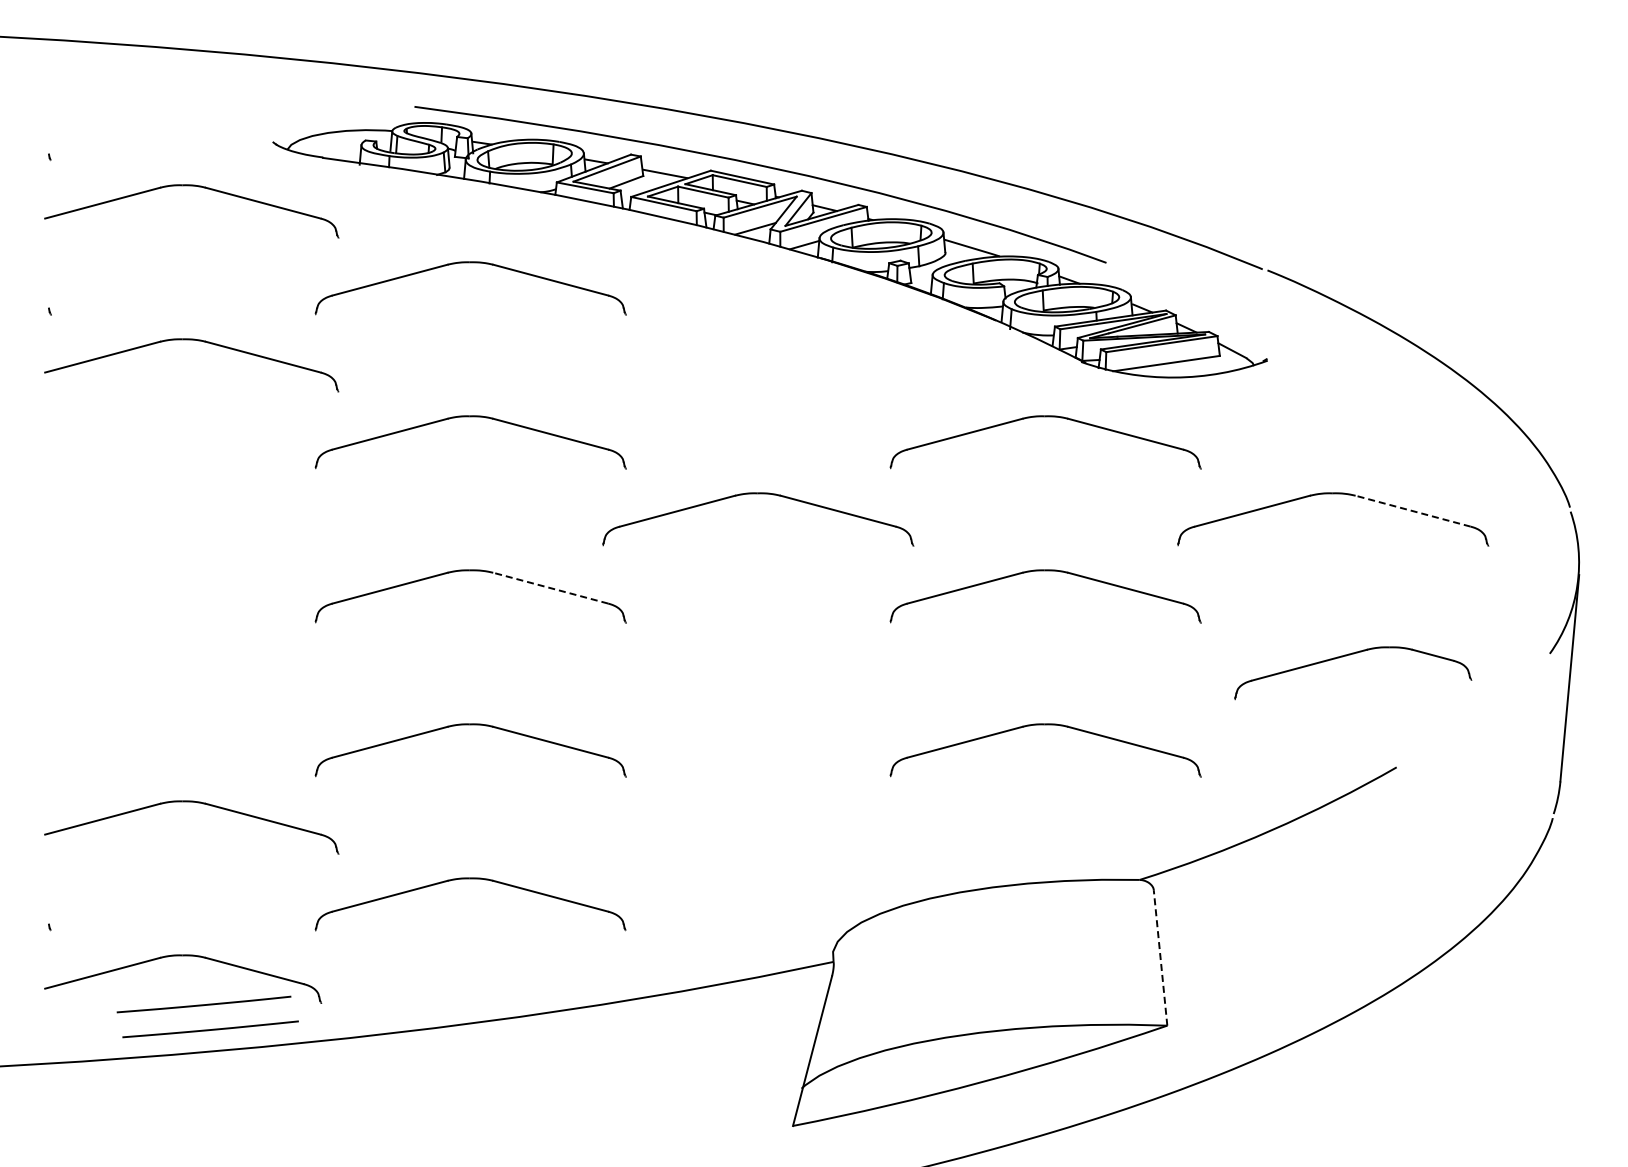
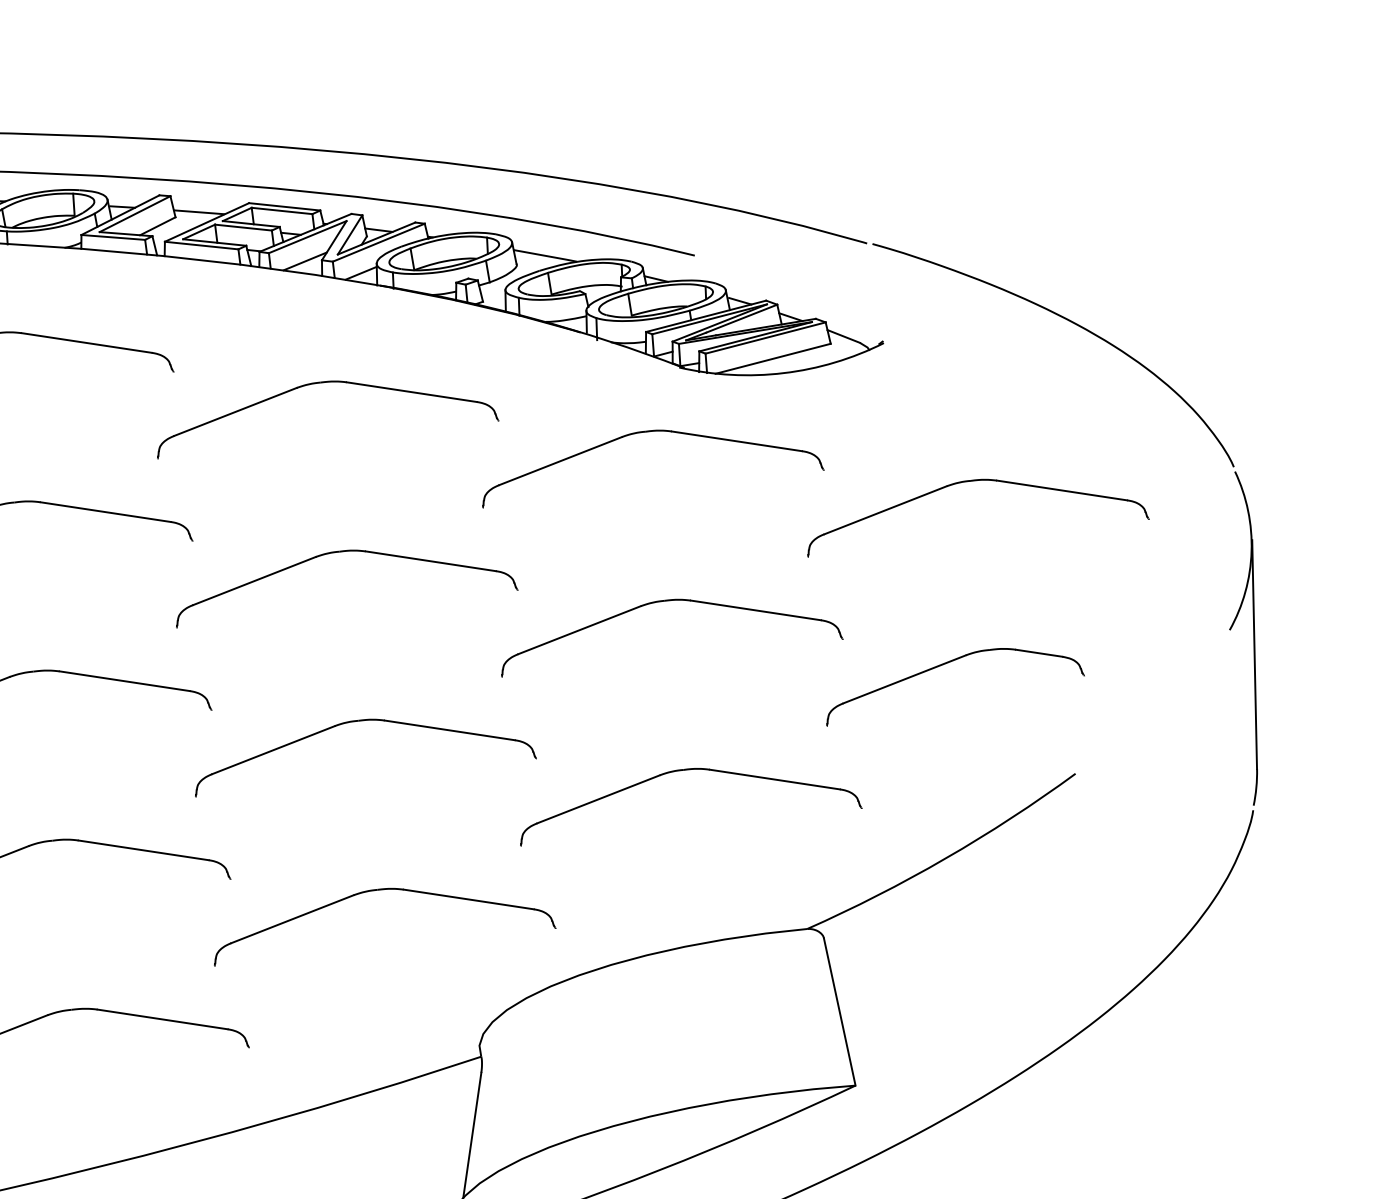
part: (758, 340) -> (322, 383), added
line: (1413, 511) -> (1062, 490), dashed -> solid
line: (550, 588) -> (124, 681), dashed -> solid
part: (757, 648) -> (359, 721), added
part: (1350, 655) -> (948, 663), moved
part: (758, 802) -> (379, 890), added
line: (1160, 957) -> (839, 1011), dashed -> solid

